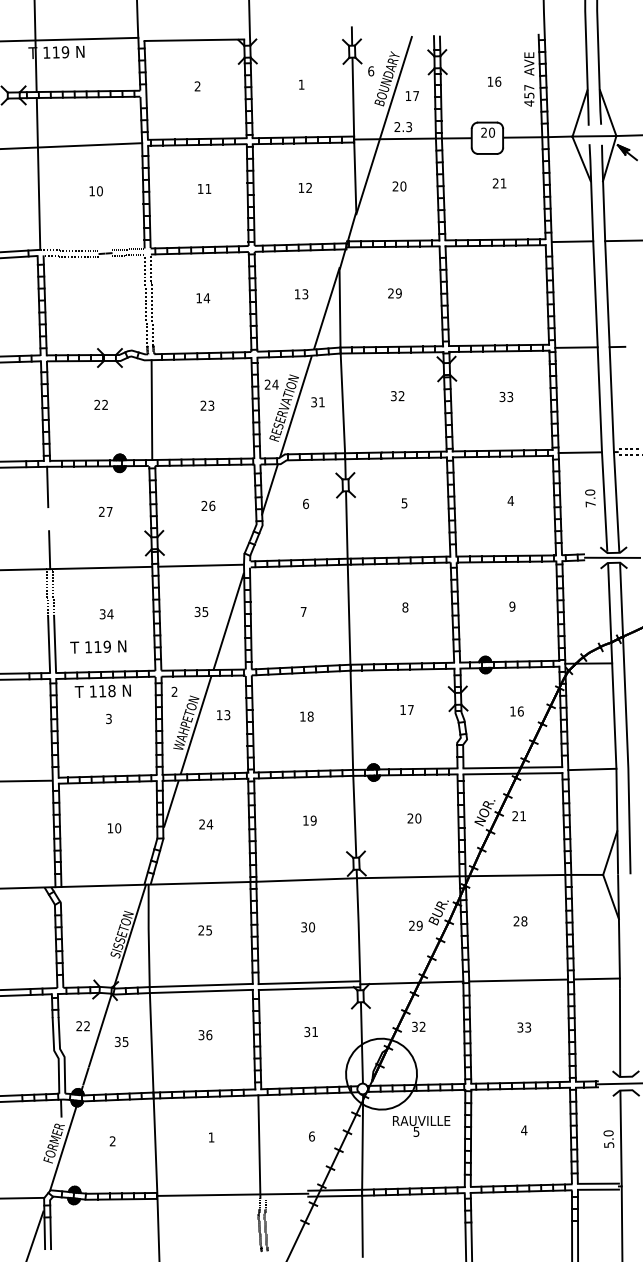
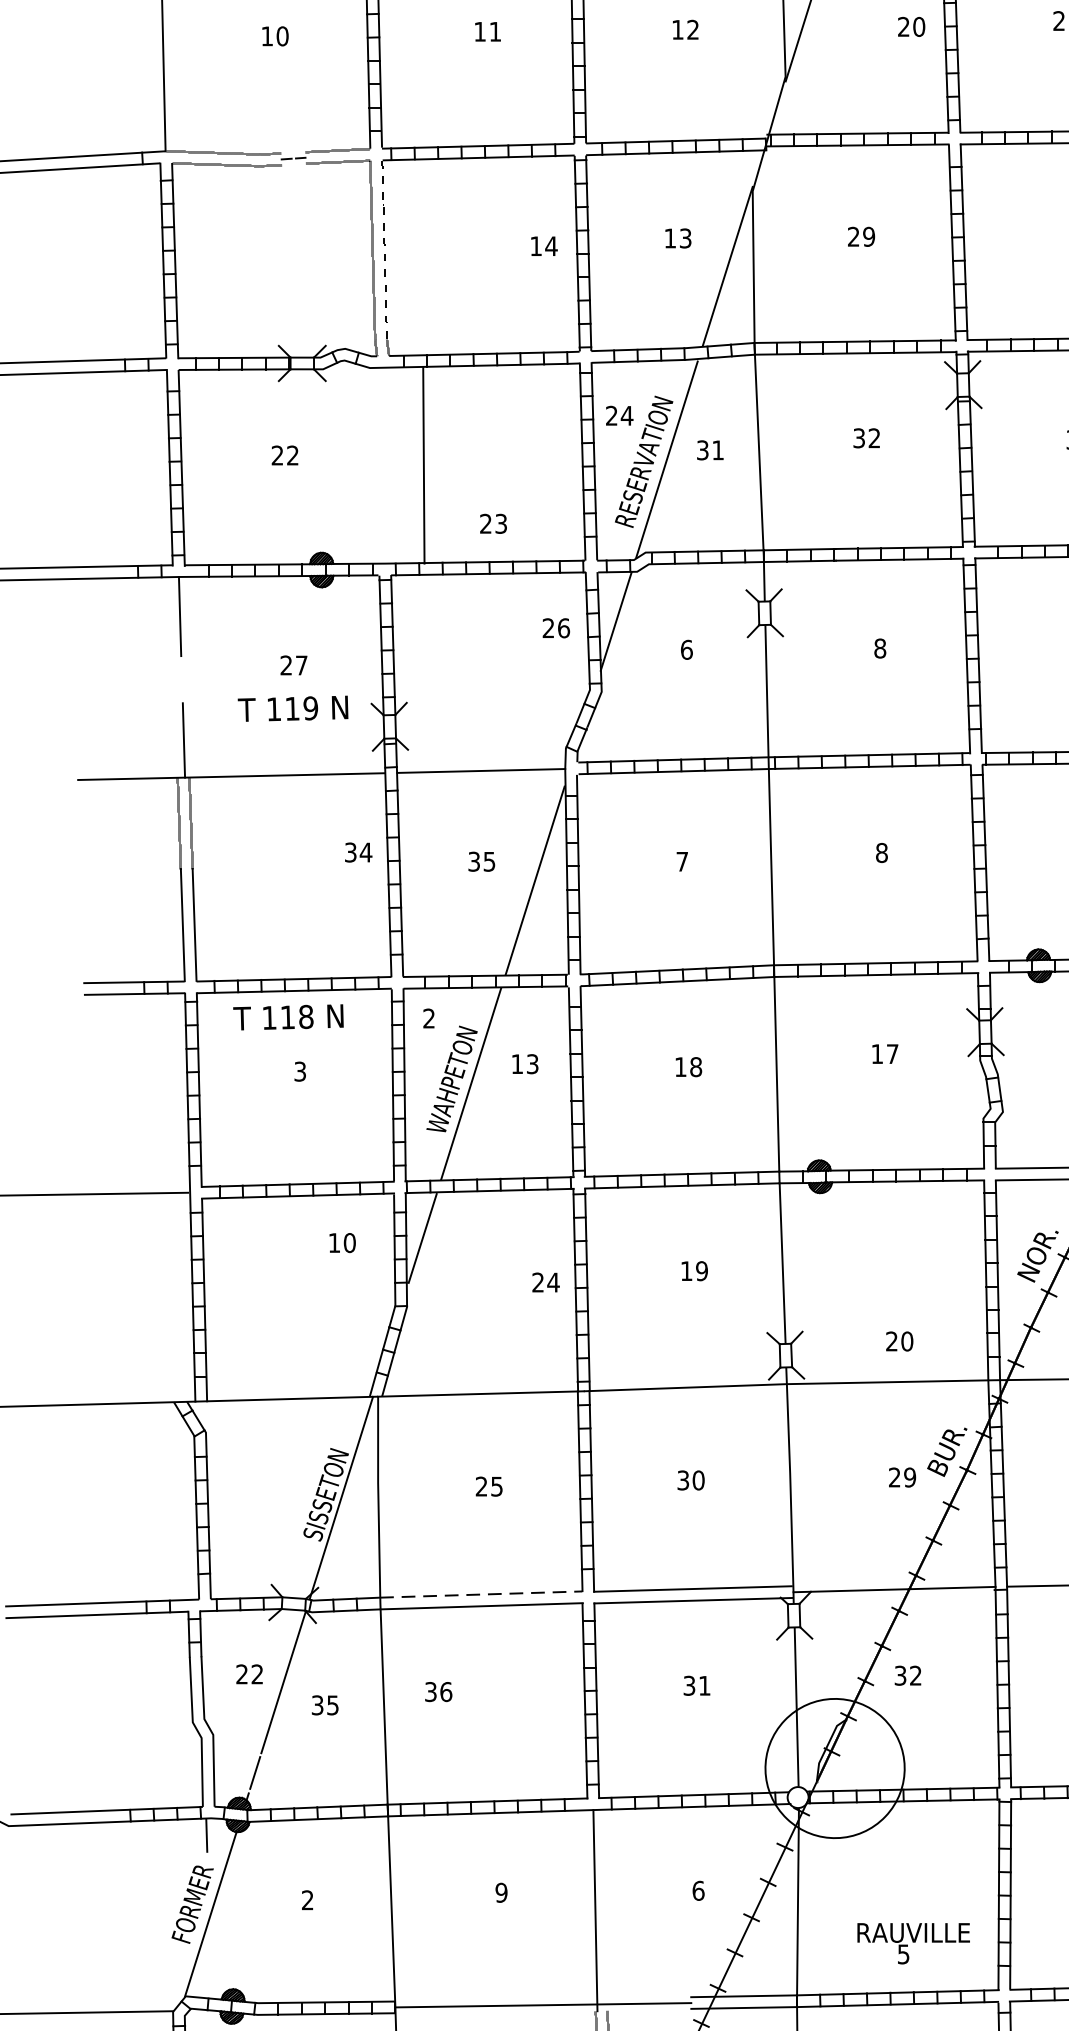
text: (399, 186) -> (911, 26), moved
text: (203, 298) -> (544, 246), moved
text: (207, 405) -> (493, 523), moved
line: (151, 410) -> (423, 466), moved
text: (404, 503) -> (880, 648), 5 -> 8
text: (208, 505) -> (556, 627), moved
text: (106, 614) -> (358, 852), moved
text: (98, 646) -> (293, 707), moved
text: (414, 818) -> (899, 1341), moved
text: (206, 824) -> (546, 1282), moved
text: (114, 828) -> (342, 1243), moved
line: (201, 985) -> (481, 1594), solid -> dashed
text: (205, 1035) -> (438, 1692), moved
text: (421, 1126) -> (913, 1943), moved
text: (211, 1137) -> (501, 1892), 1 -> 9

